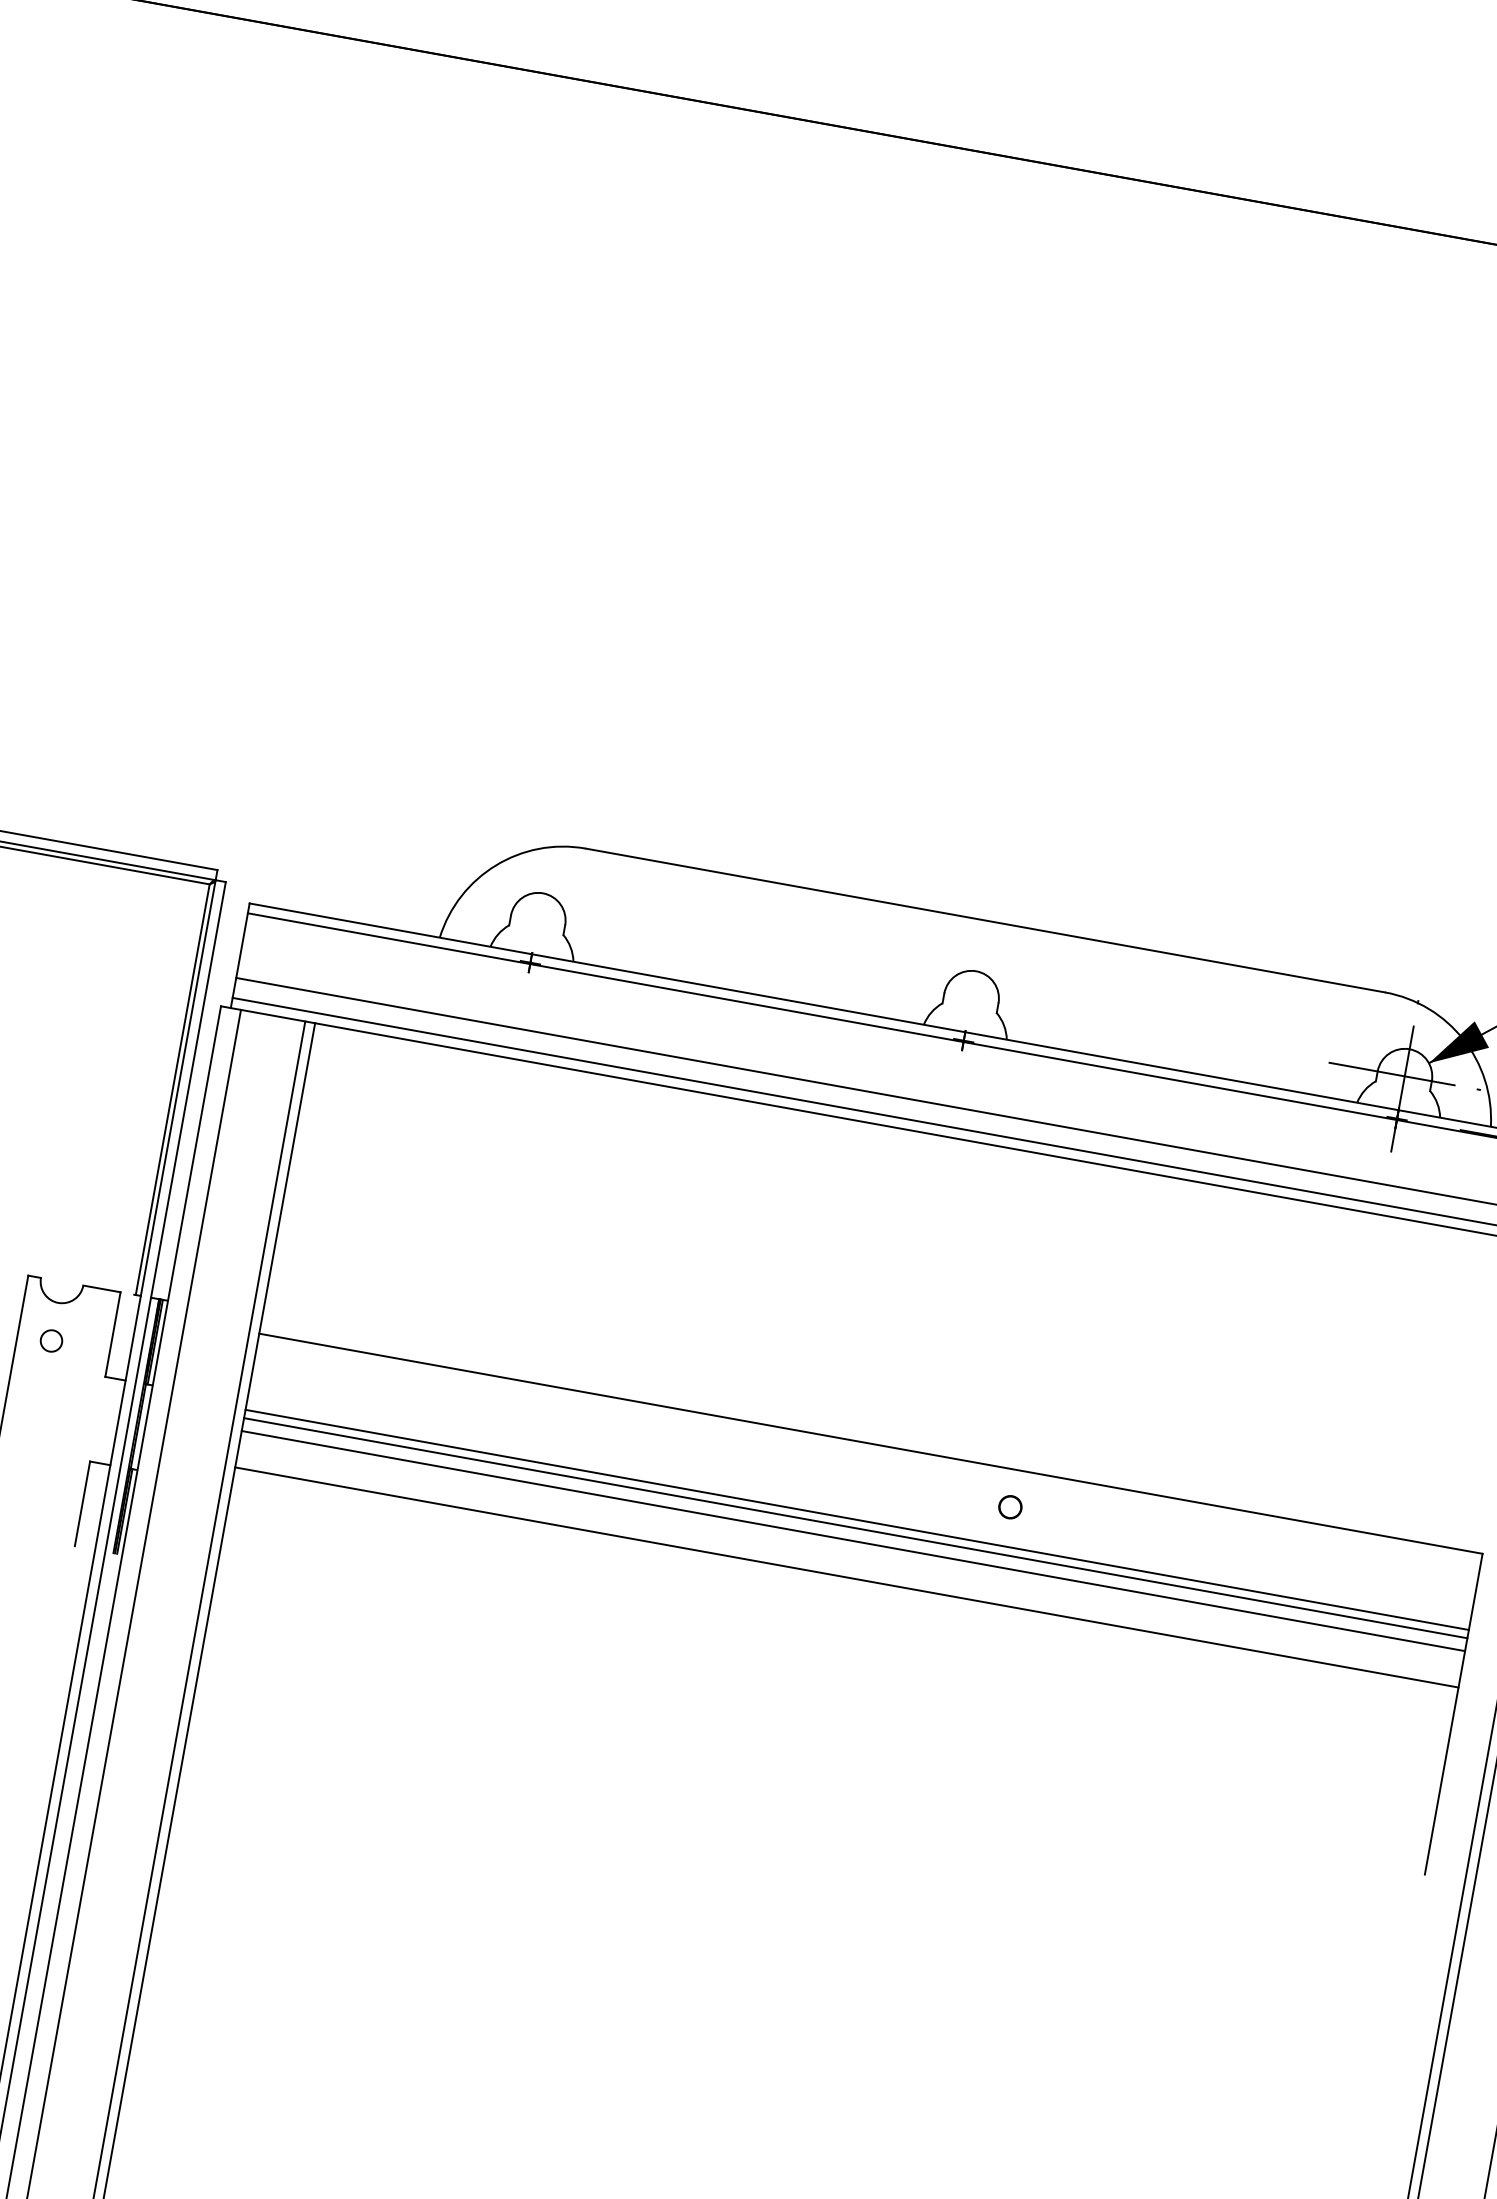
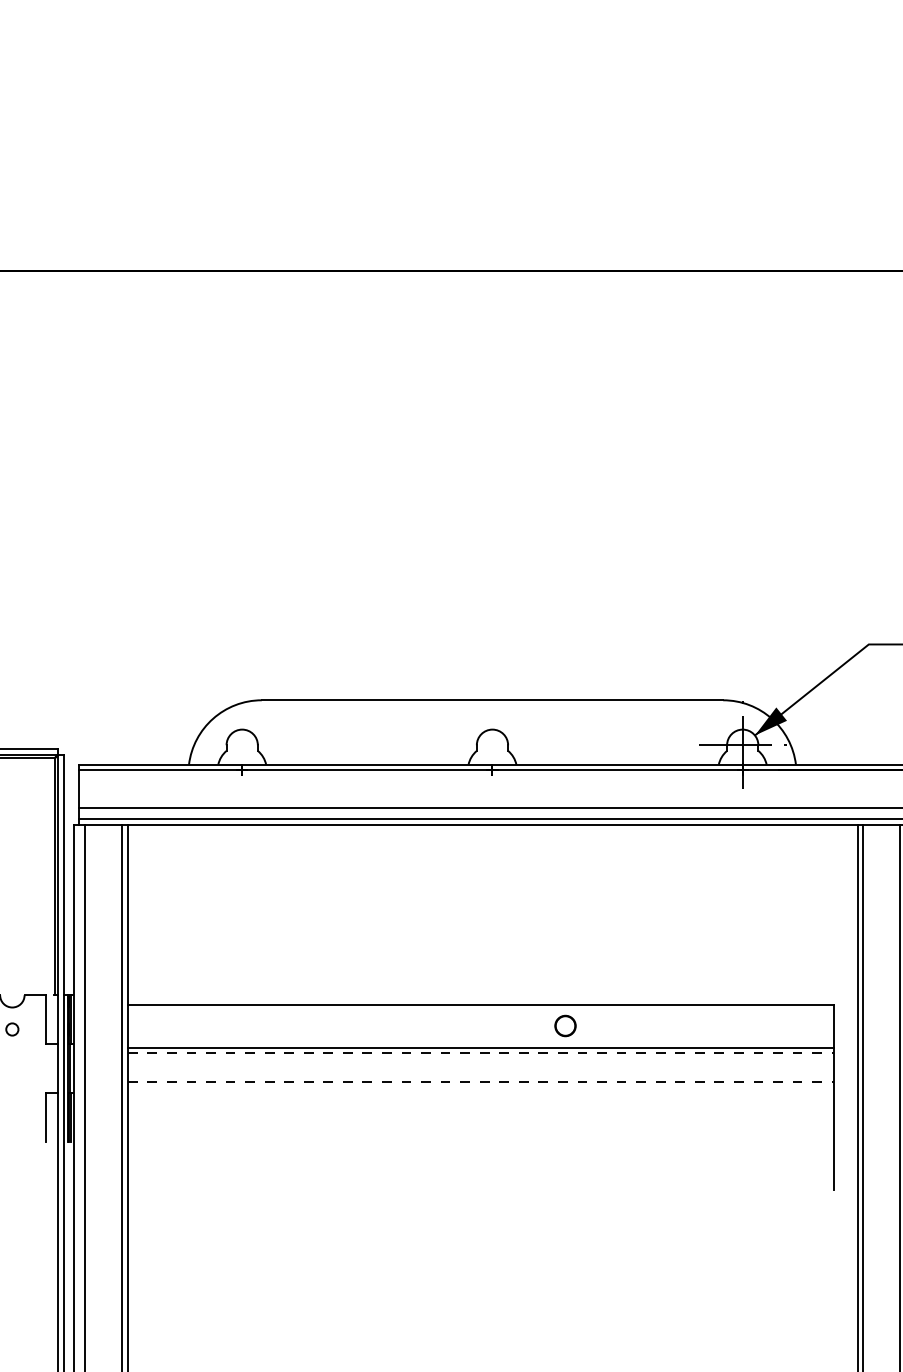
part: (1010, 1506) -> (565, 1025), size x1.6
line: (856, 1528) -> (481, 1053), solid -> dashed
line: (852, 1540) -> (480, 1060), removed
line: (847, 1577) -> (481, 1081), solid -> dashed

